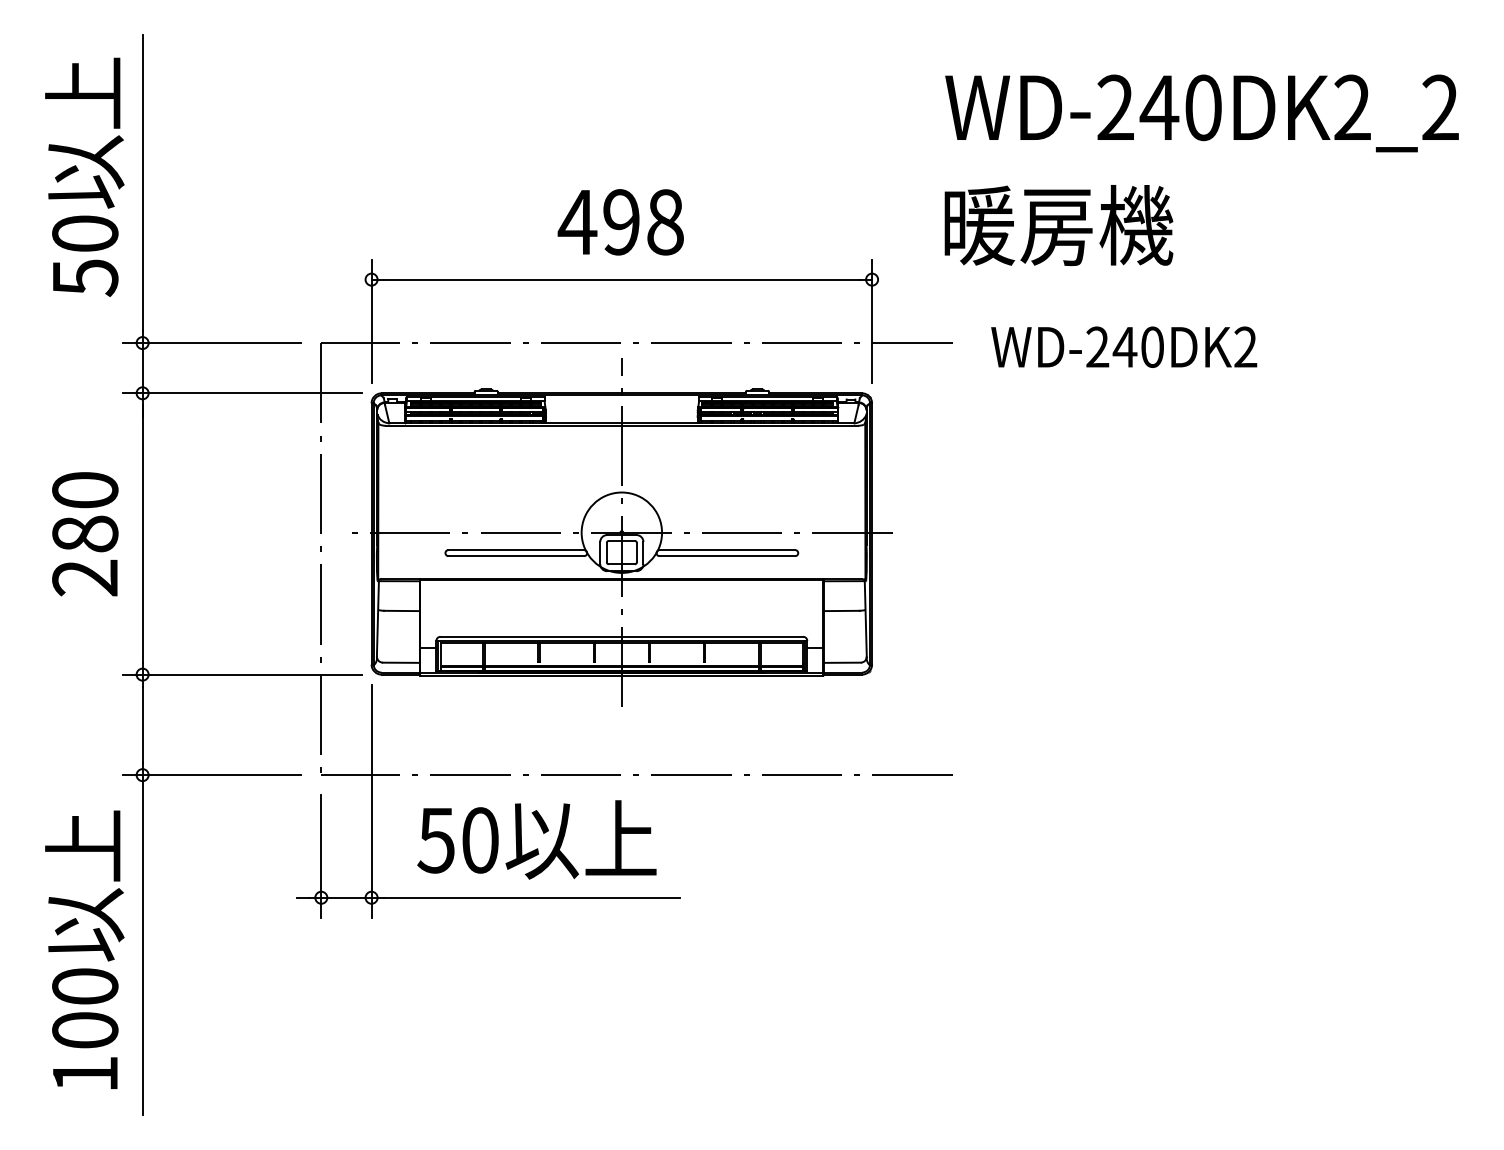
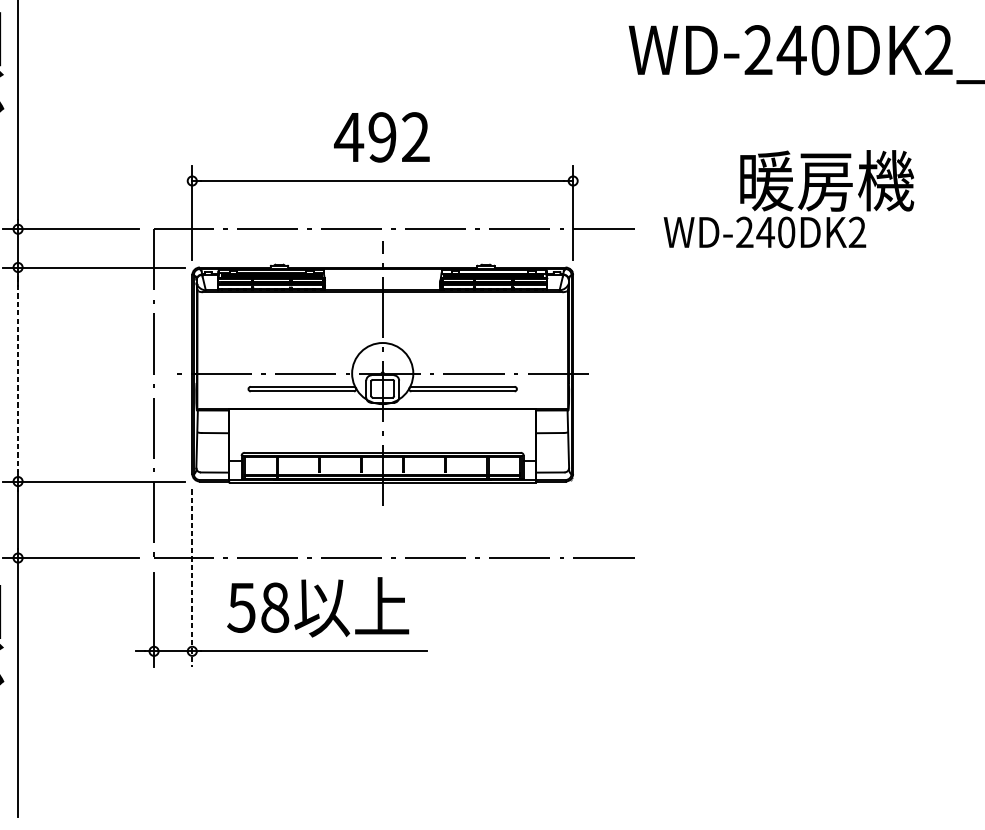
text: (665, 222) -> (415, 137), 498 -> 492
text: (1058, 225) -> (826, 180), moved
line: (142, 533) -> (17, 374), solid -> dashed
line: (371, 801) -> (192, 578), solid -> dashed
text: (480, 840) -> (275, 607), 50 -> 58

